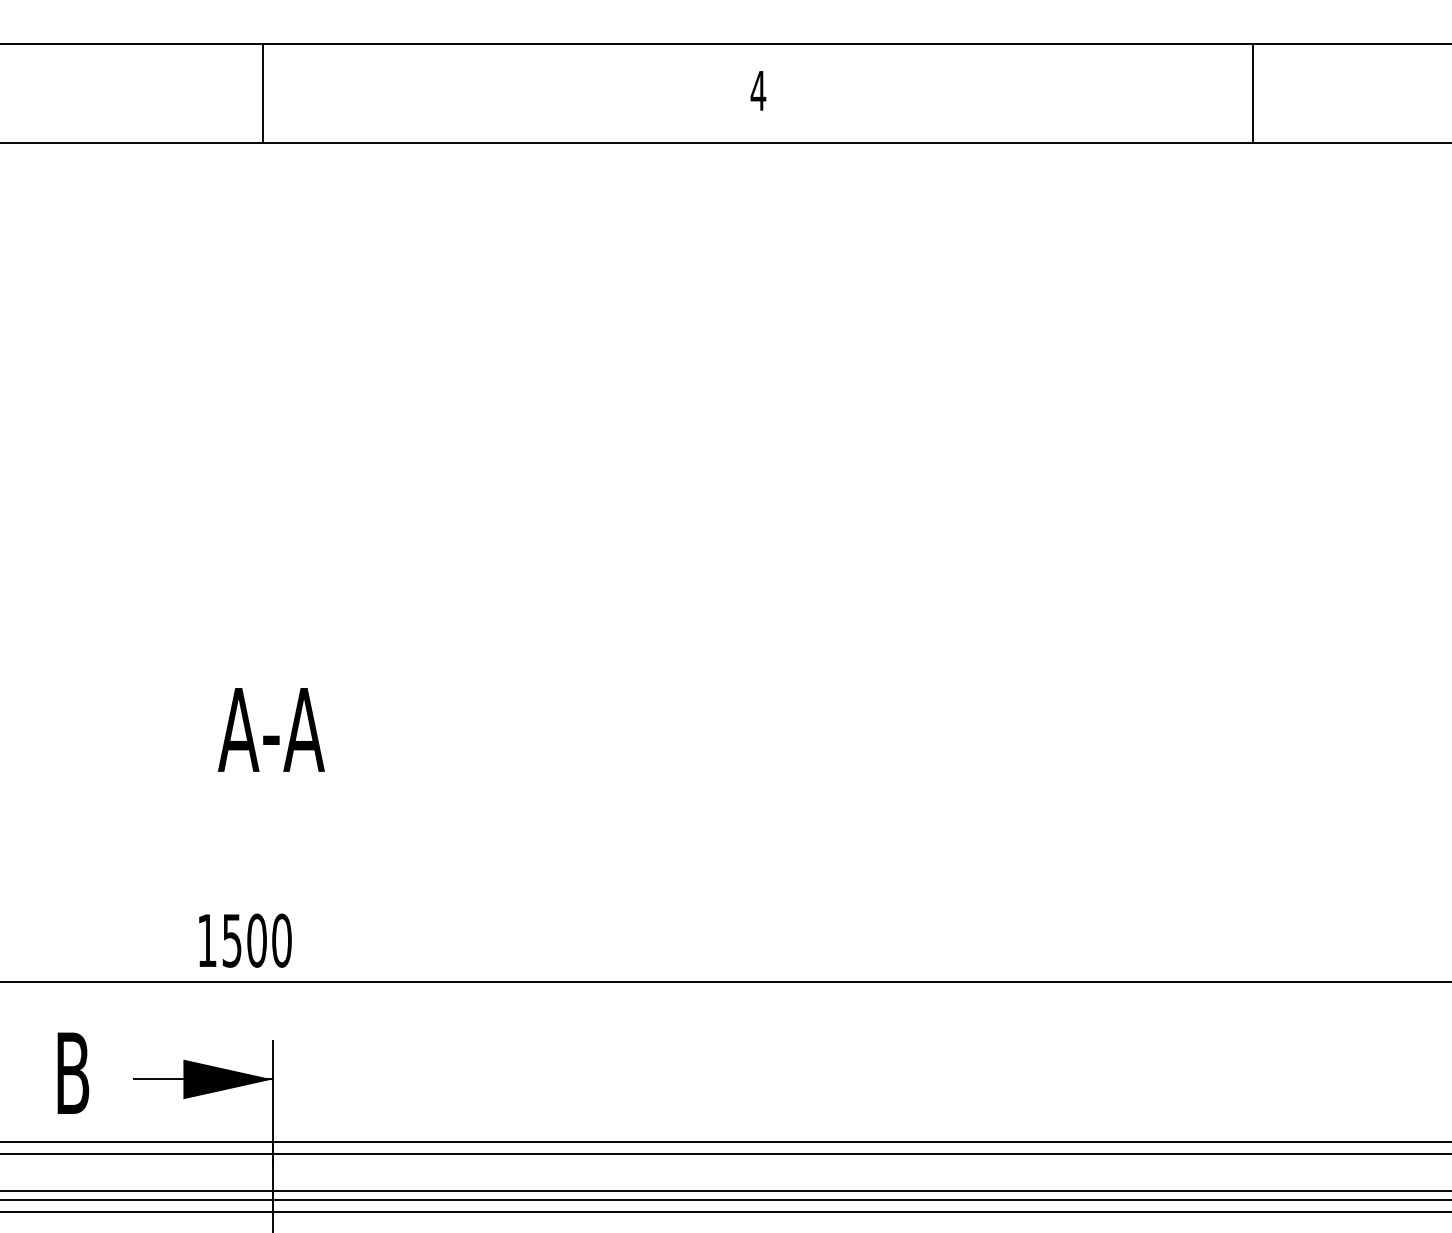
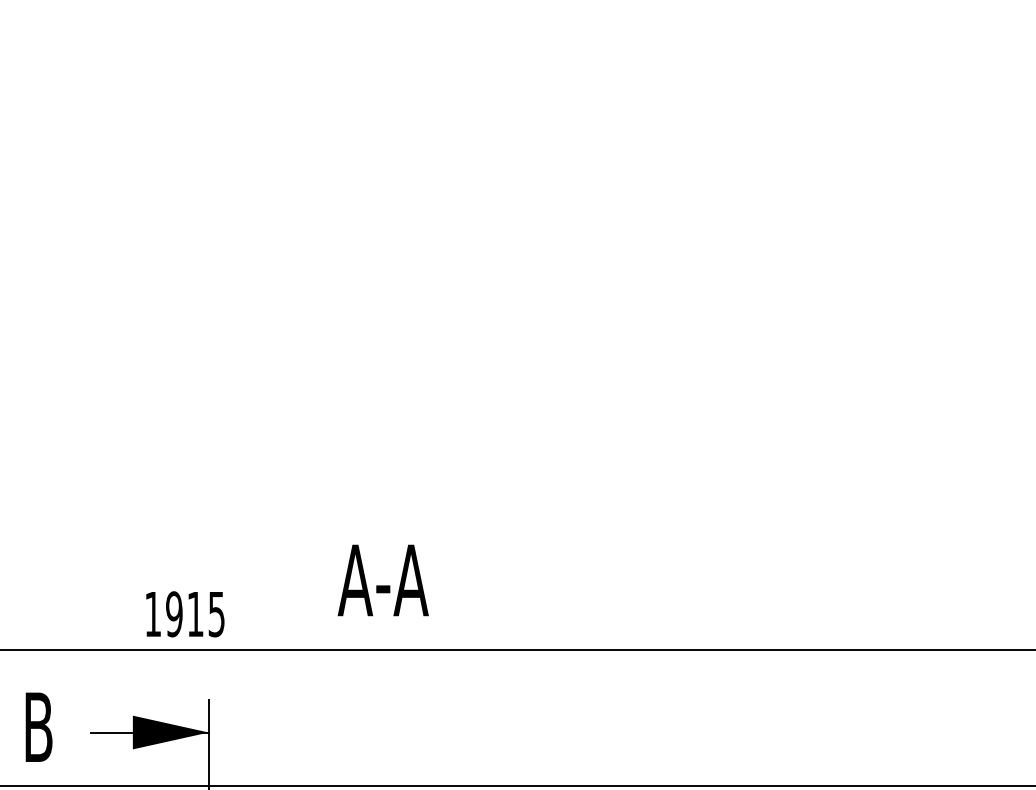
text: (271, 729) -> (383, 580), moved
text: (256, 940) -> (195, 614), 1500 -> 1915

